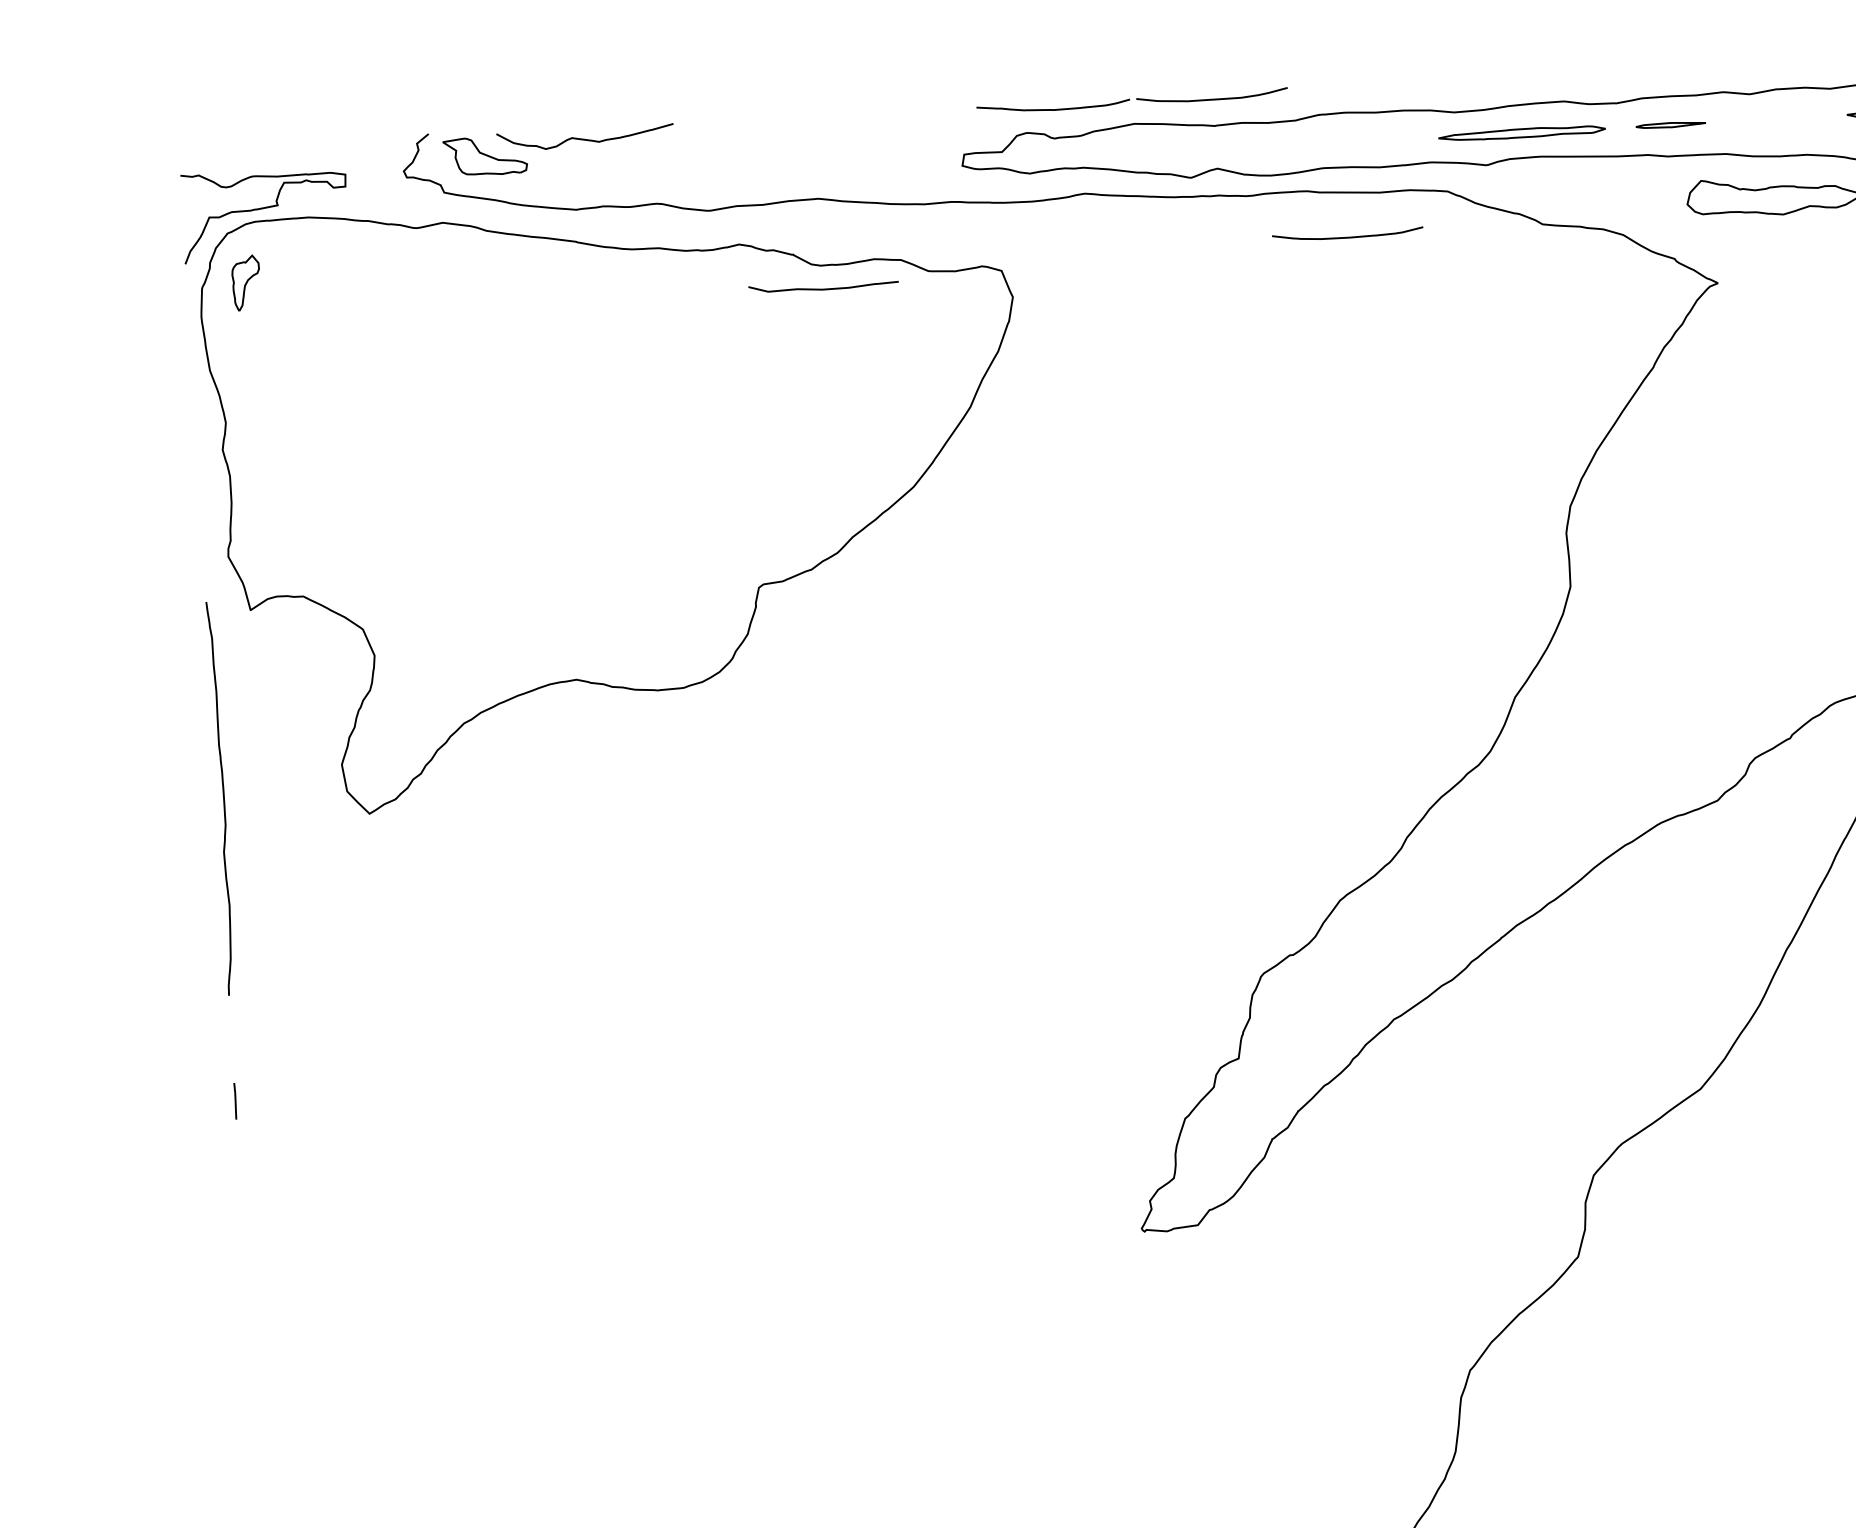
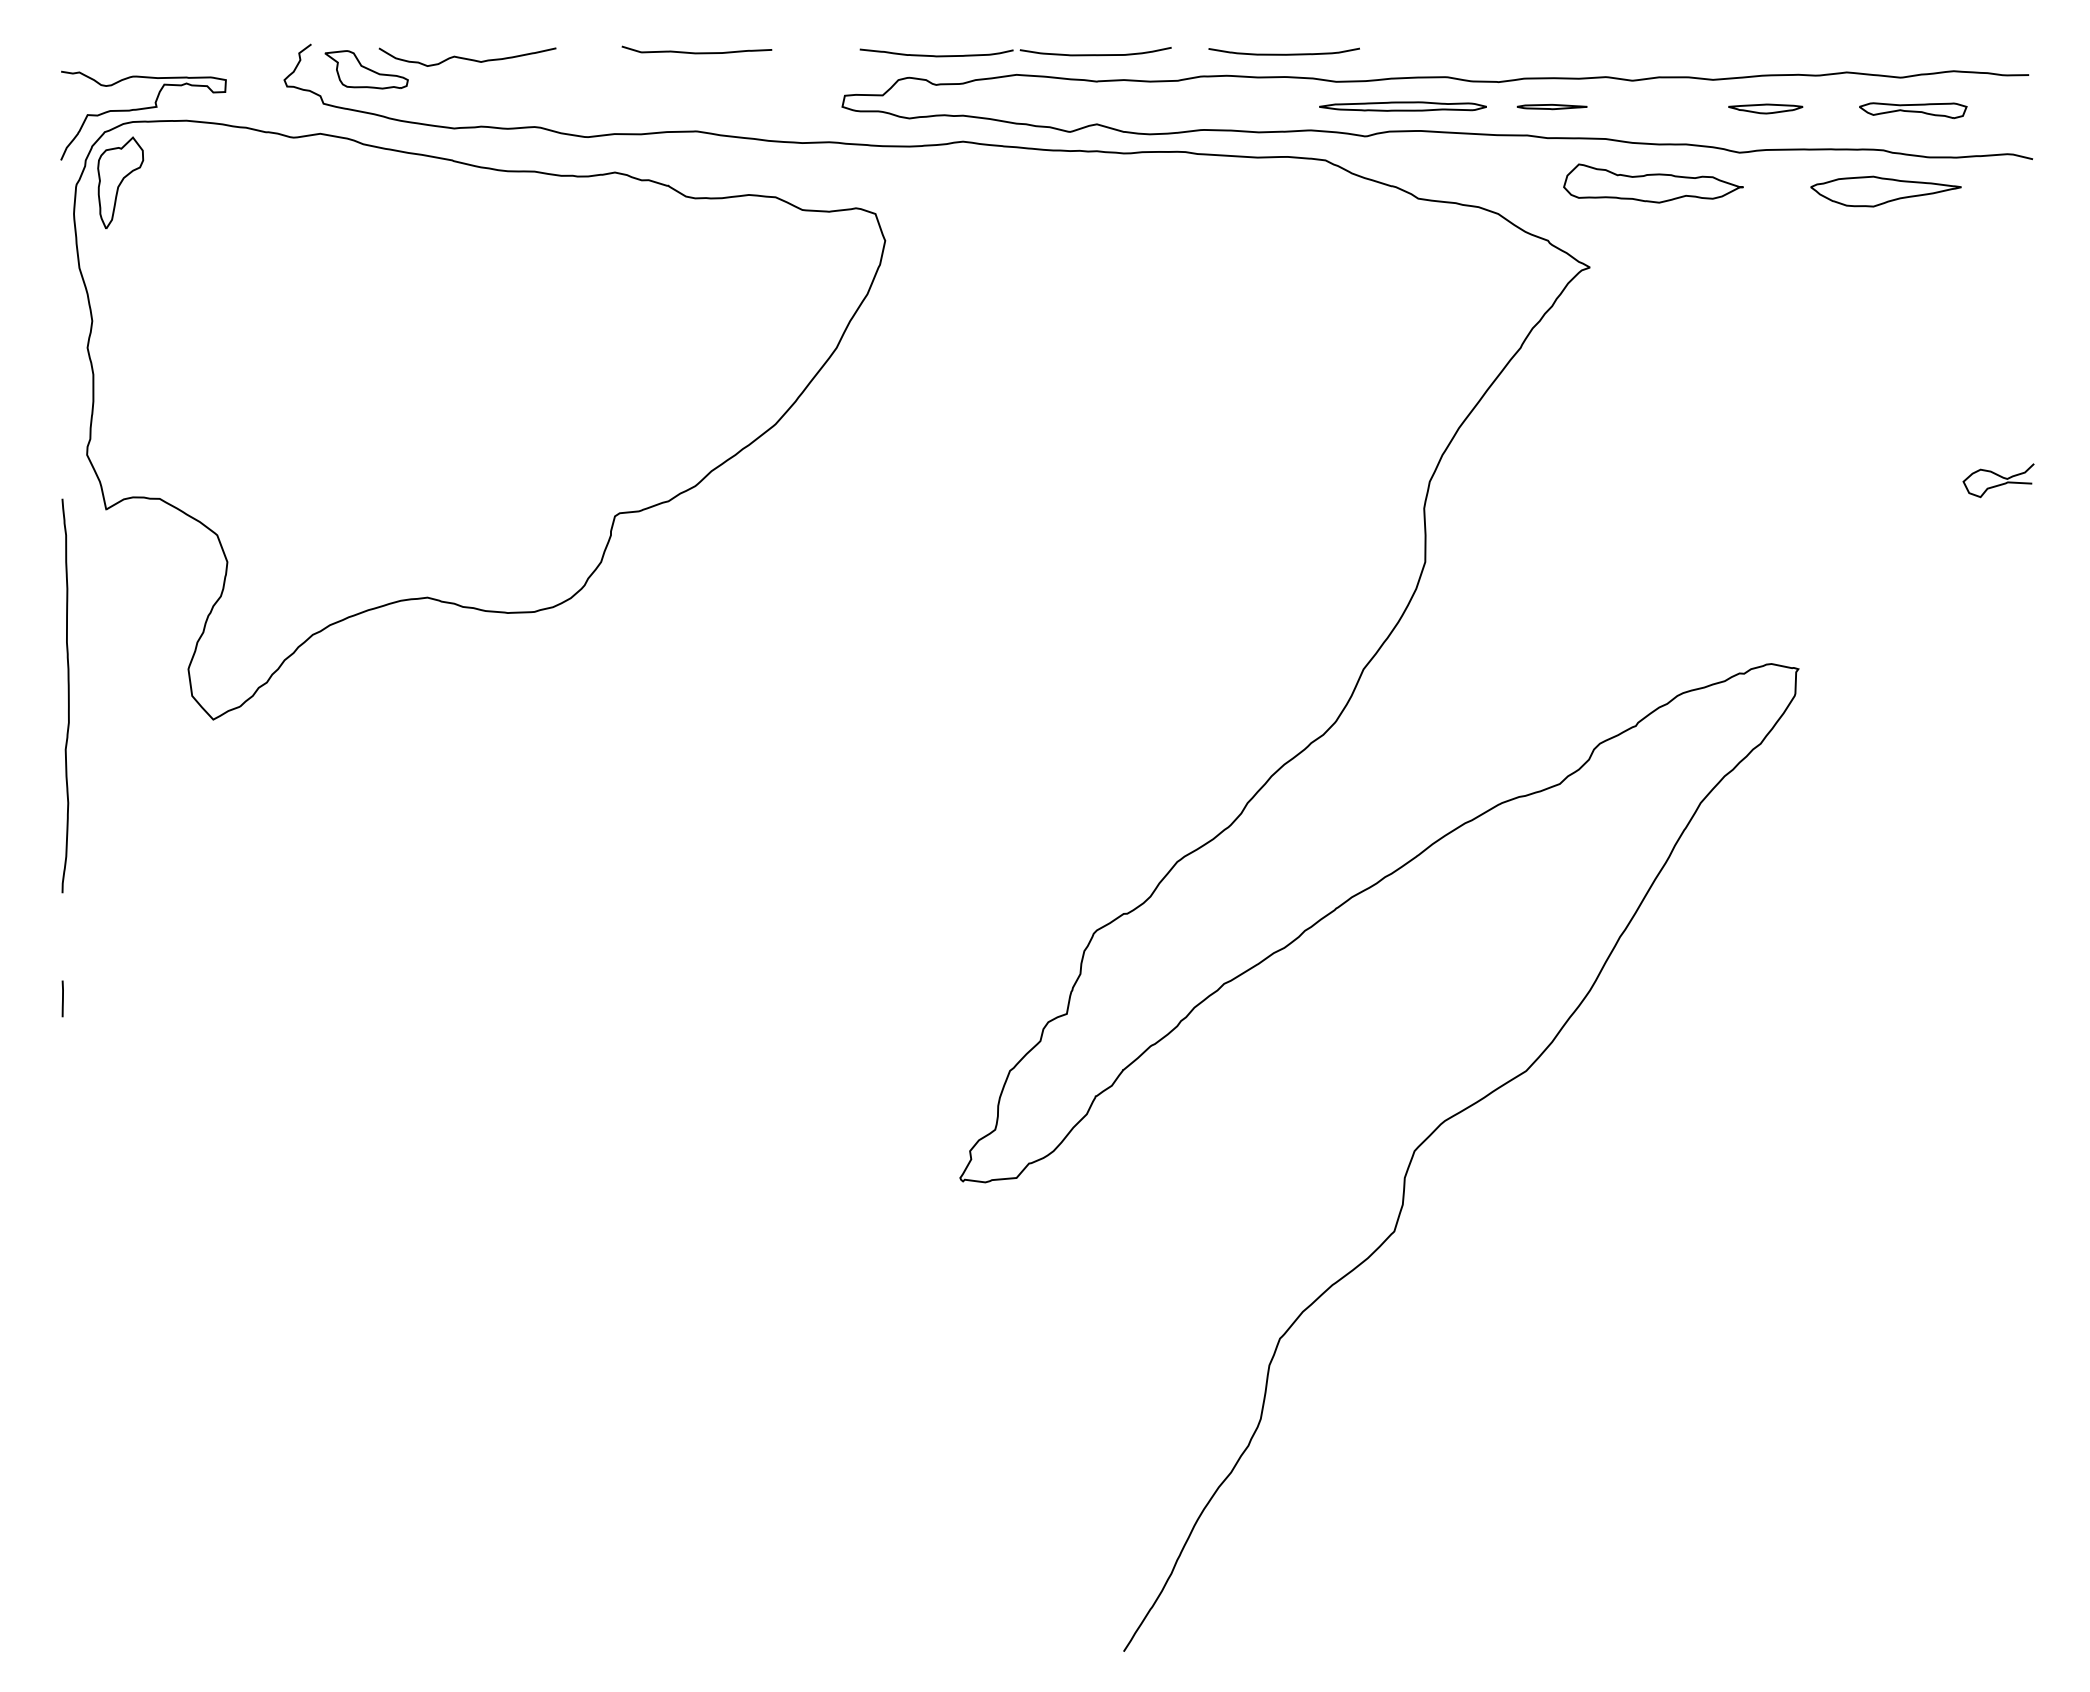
curve: (1347, 236) -> (1283, 53), moved
part: (246, 282) -> (120, 182), size x1.67
curve: (823, 288) -> (696, 52), moved

